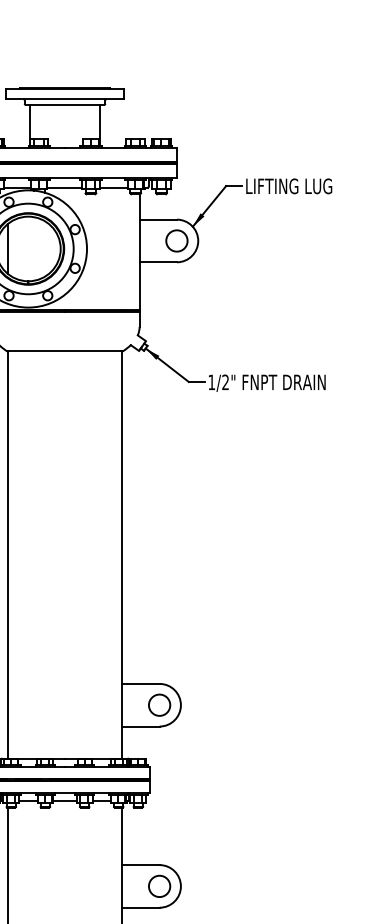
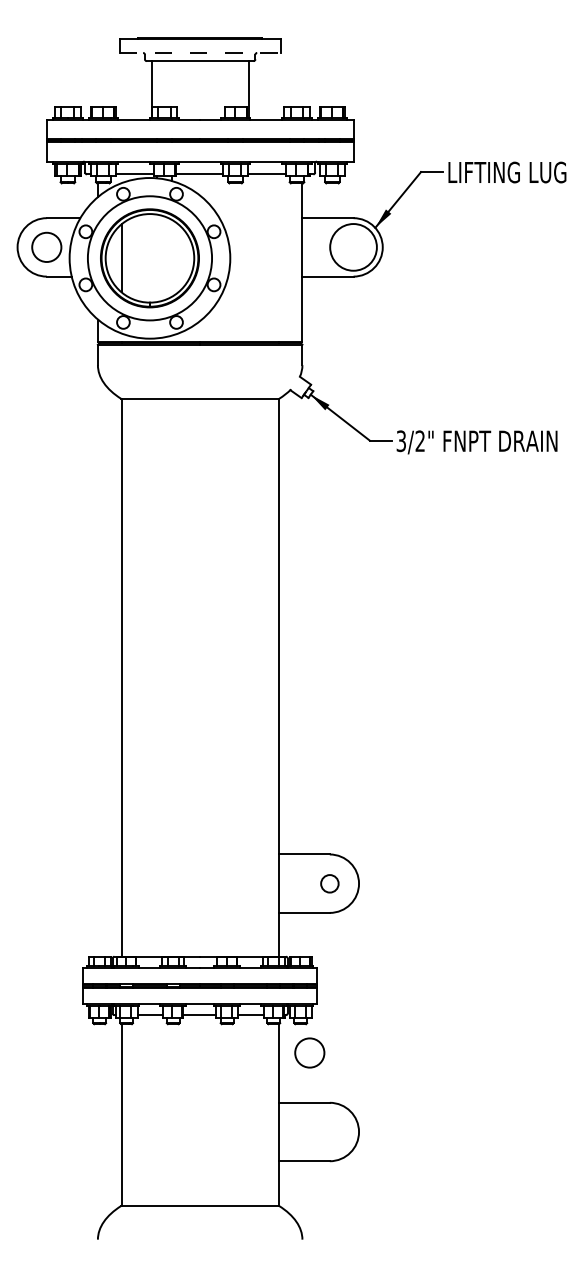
line: (65, 98) -> (200, 52), solid -> dashed
circle: (176, 241) -> (353, 247), size x1.6
text: (211, 382) -> (400, 441), 1/2" -> 3/2"
circle: (159, 705) -> (329, 883), size x0.6
circle: (159, 886) -> (309, 1052), moved

